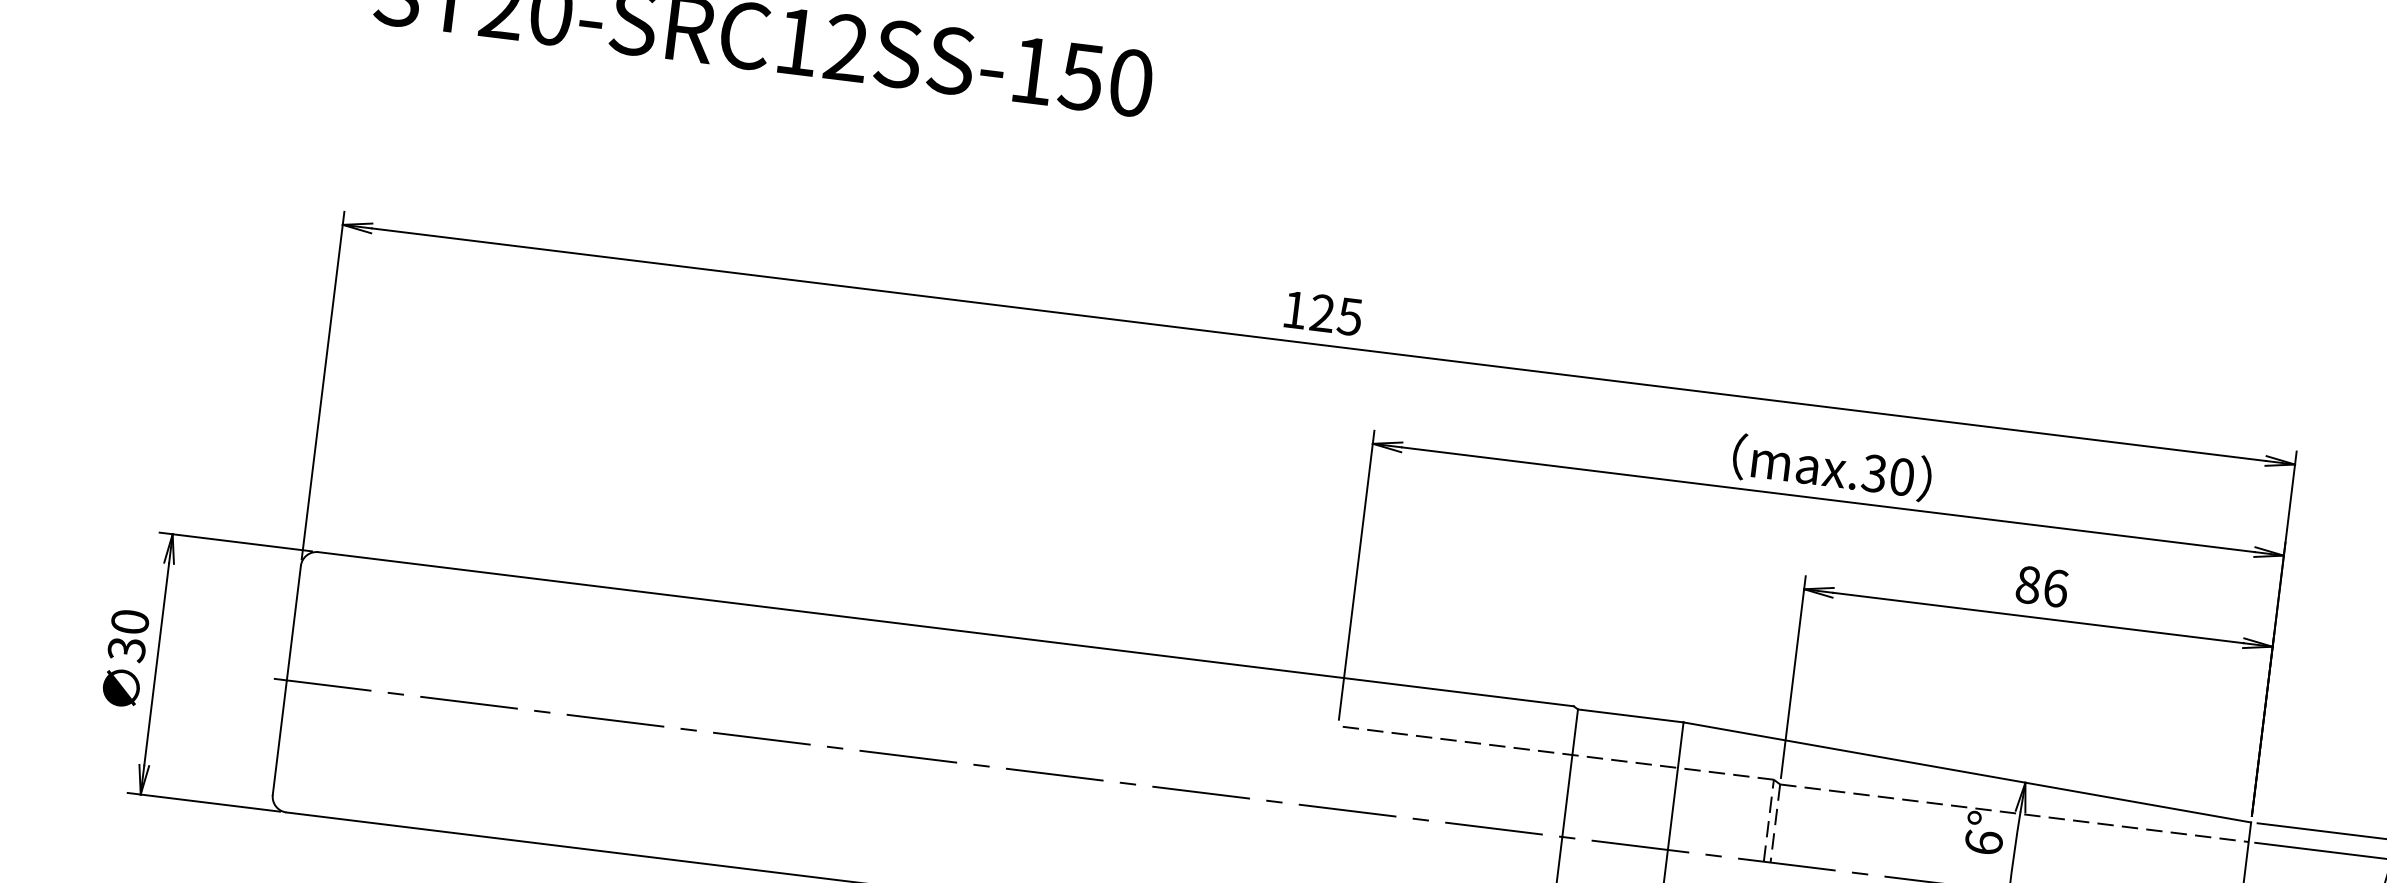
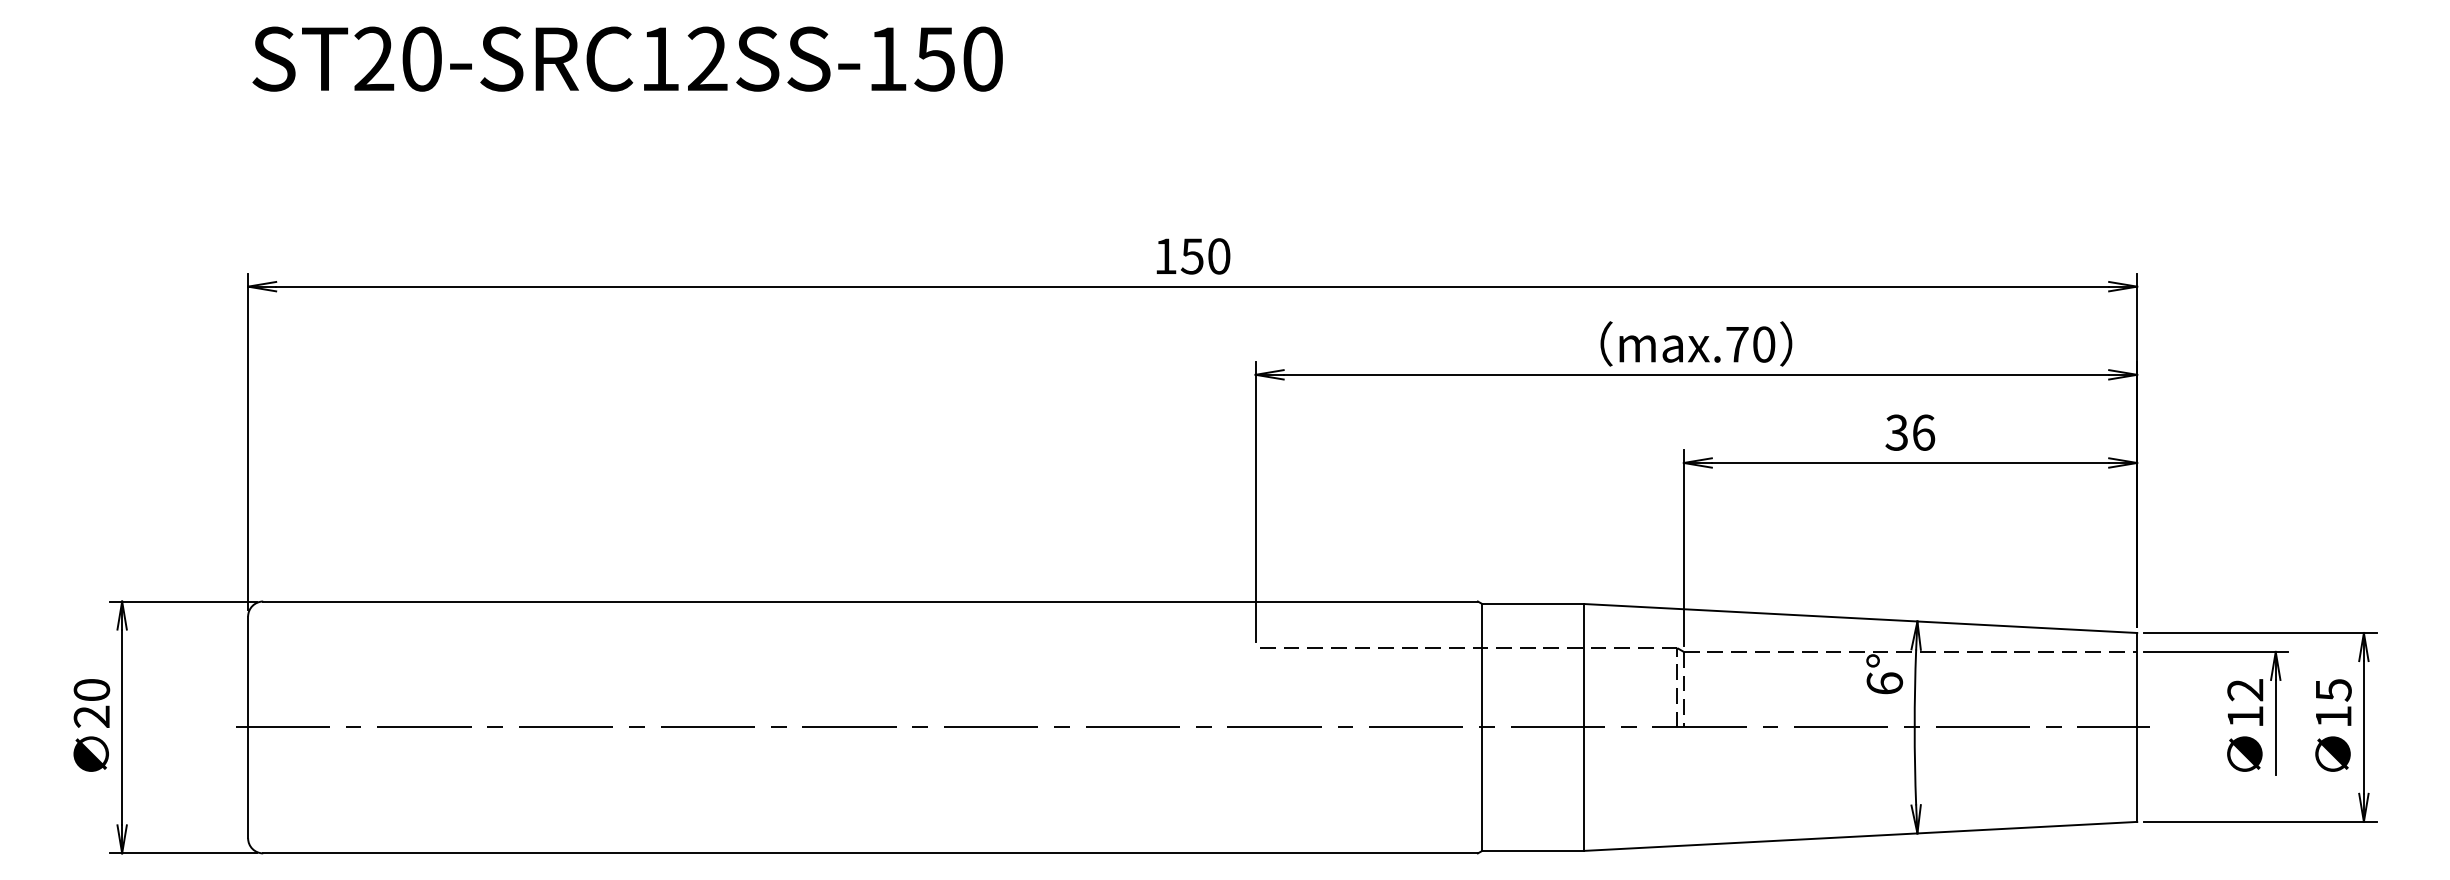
text: (1336, 315) -> (1205, 256), 125 -> 150
text: (1873, 473) -> (1736, 344), max.30 -> max.70
text: (2027, 584) -> (1896, 432), 86 -> 36
text: (126, 649) -> (91, 716), 30 -> 20

